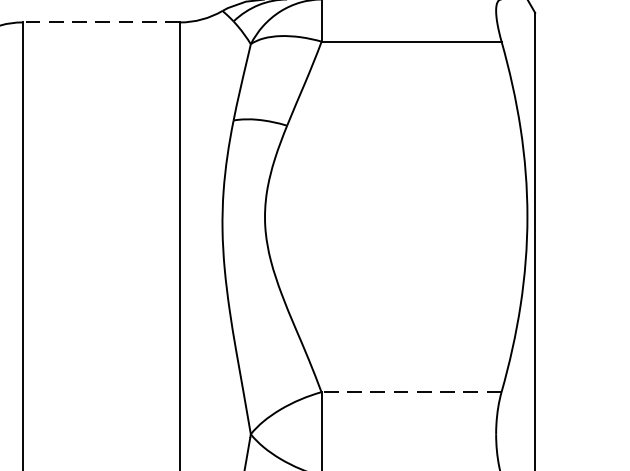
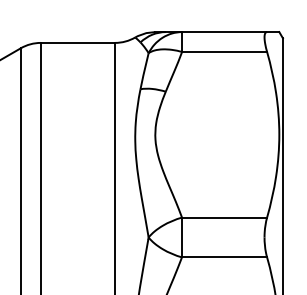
line: (100, 21) -> (77, 42), dashed -> solid
line: (411, 391) -> (224, 217), dashed -> solid

